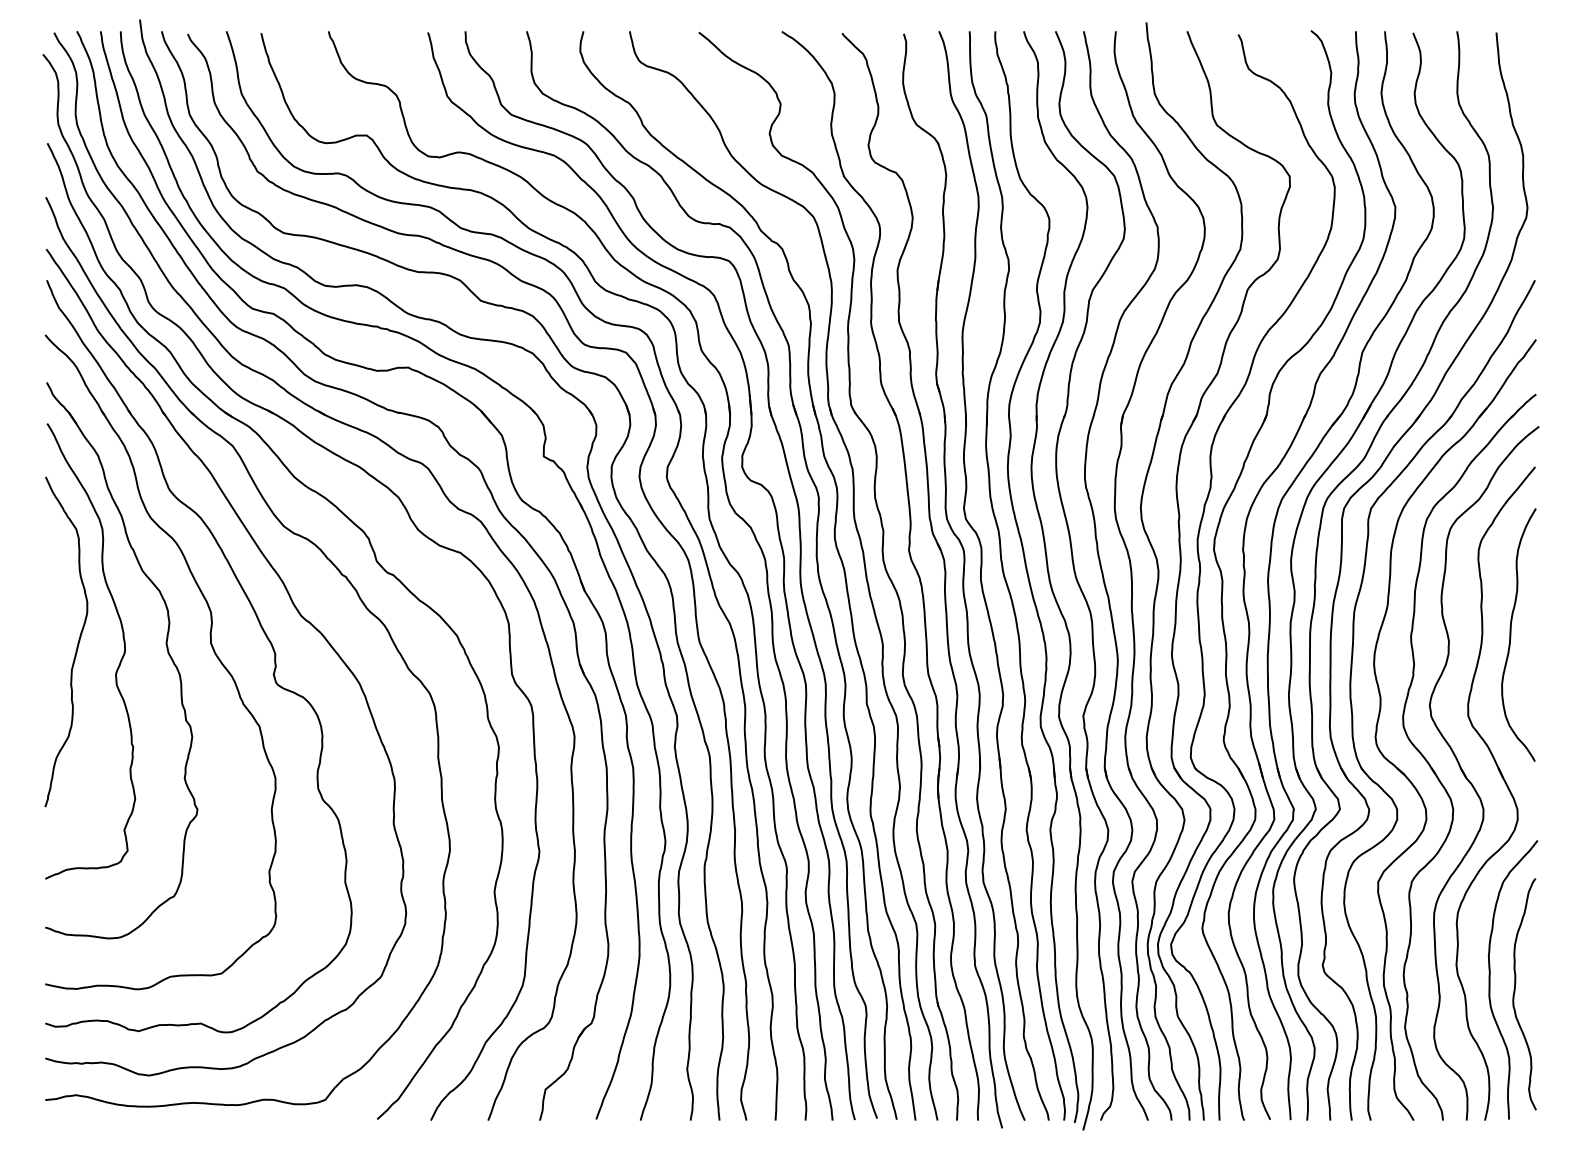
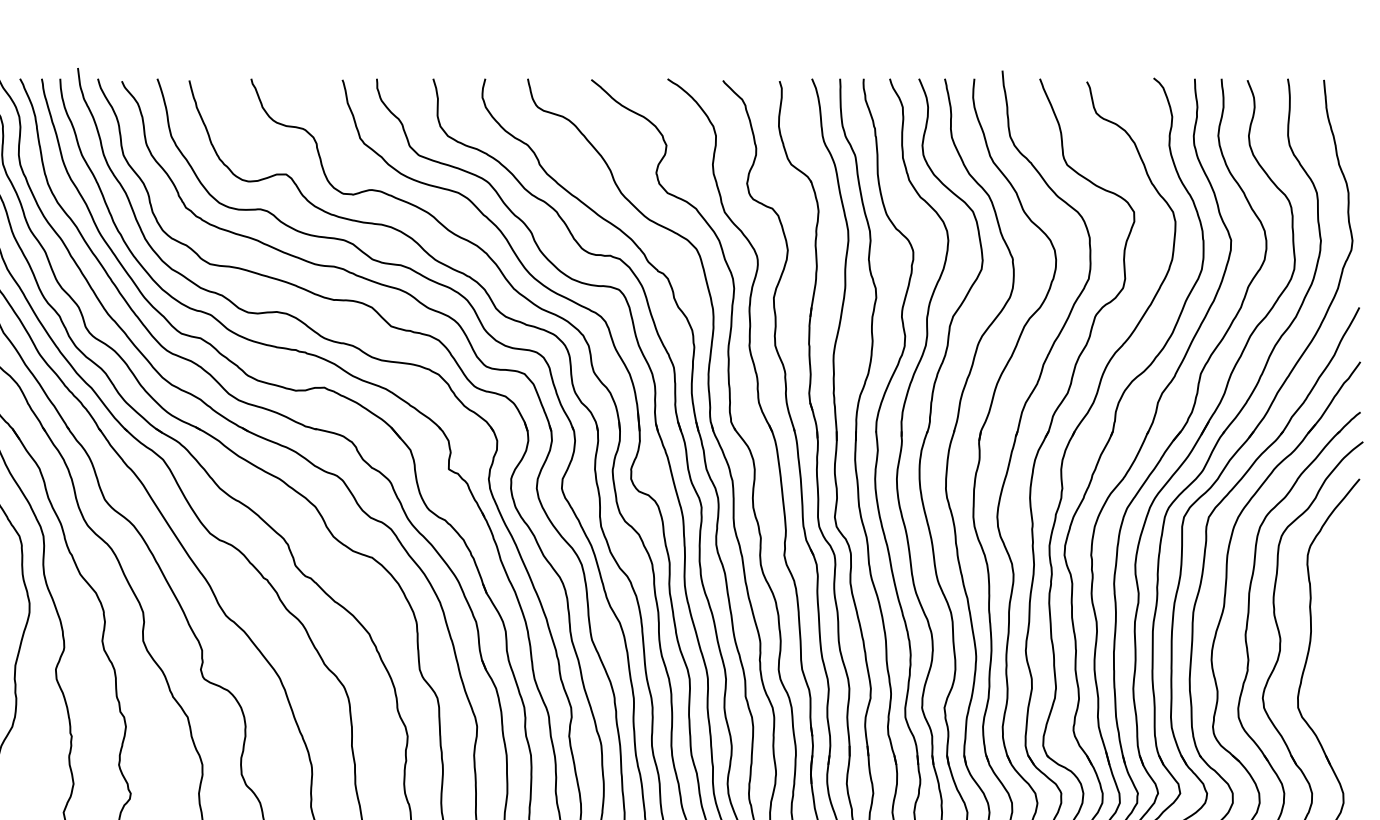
curve: (1511, 634) -> (1337, 632), removed

